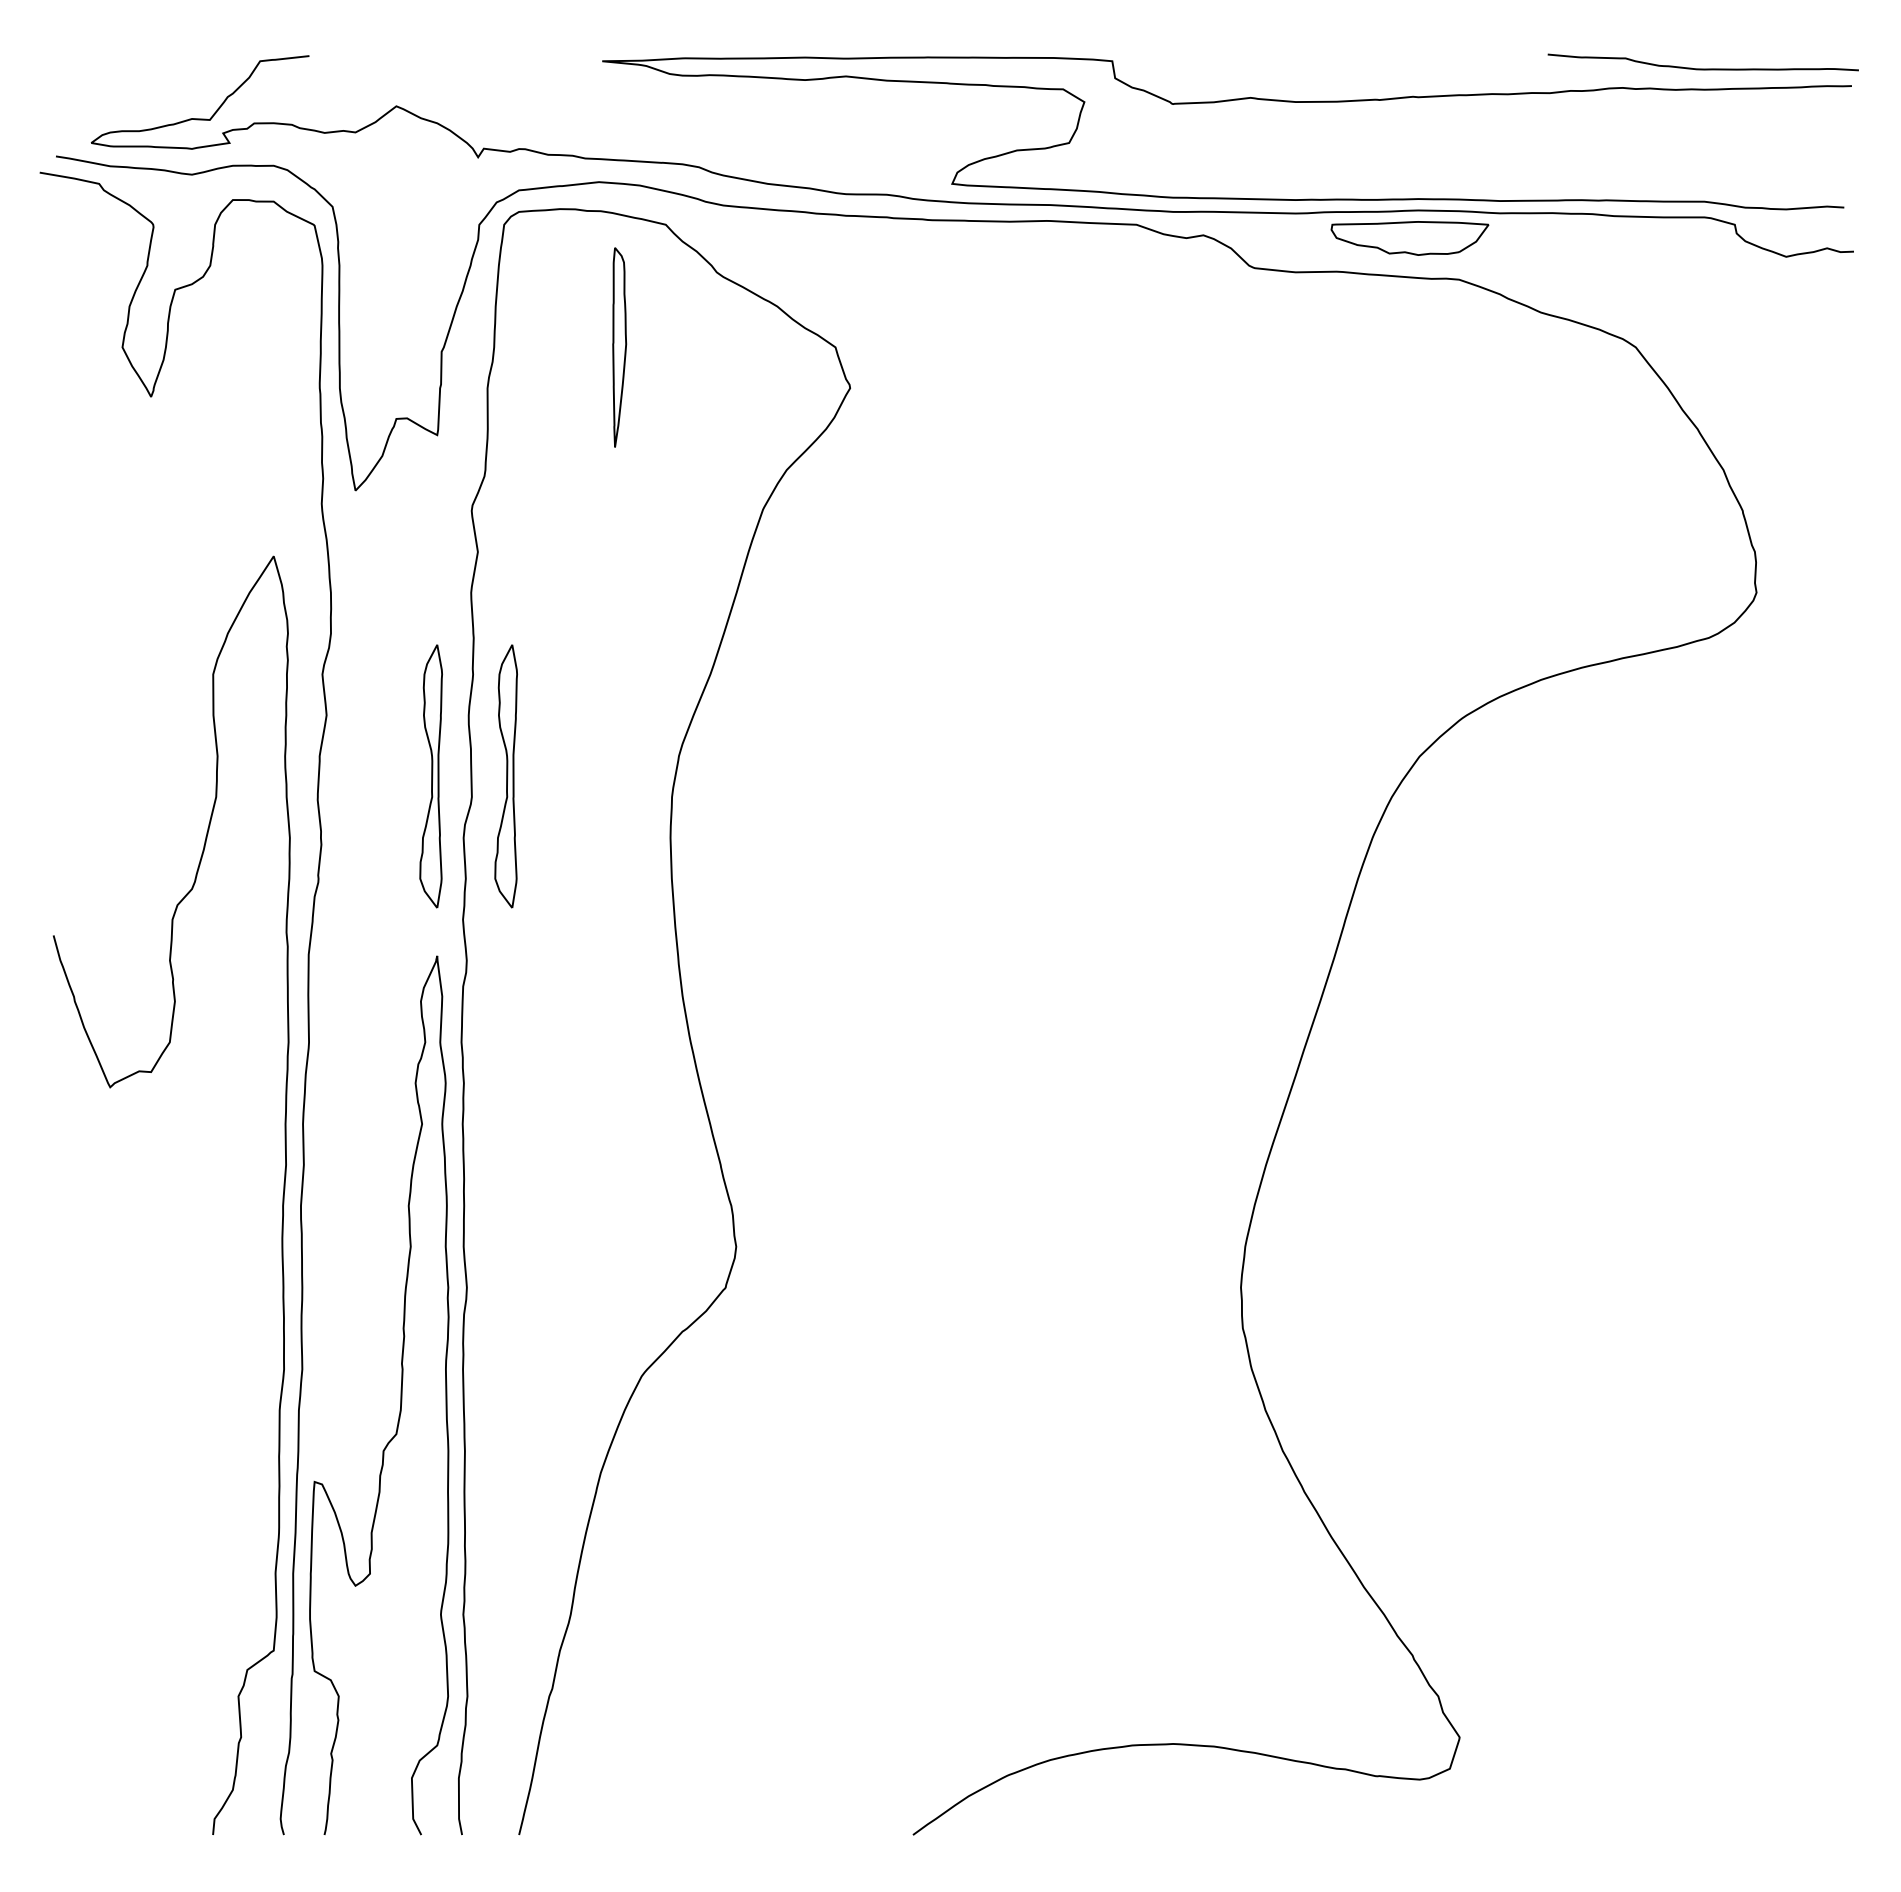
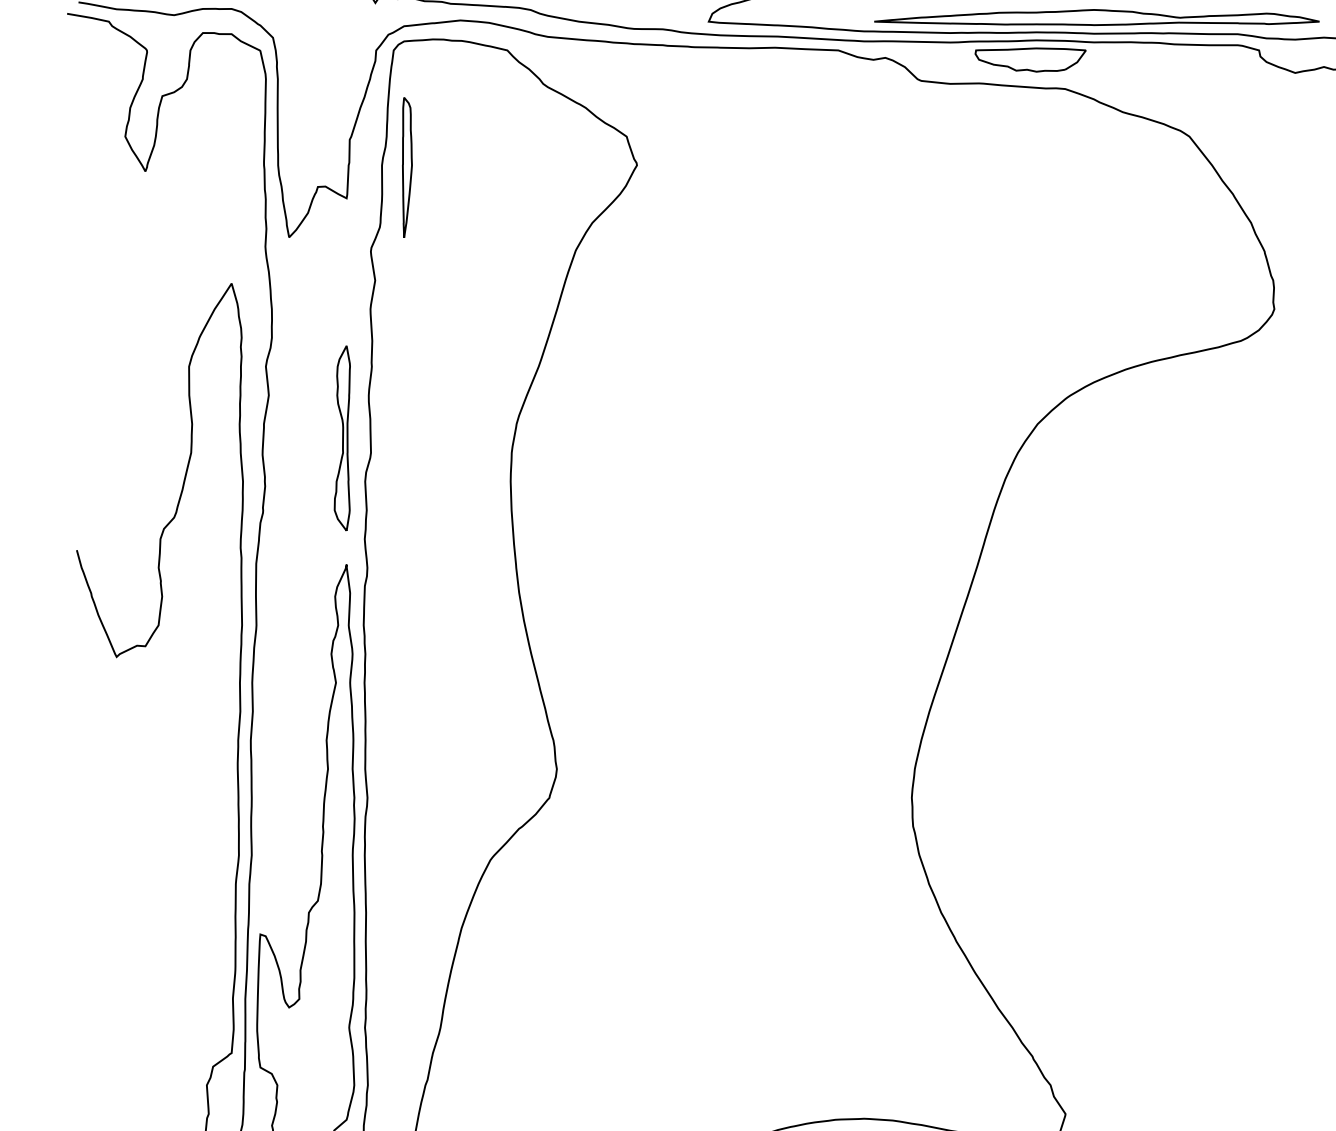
part: (1503, 177) -> (1096, 17), added
part: (619, 347) -> (407, 167), moved
part: (505, 776) -> (394, 438), removed

